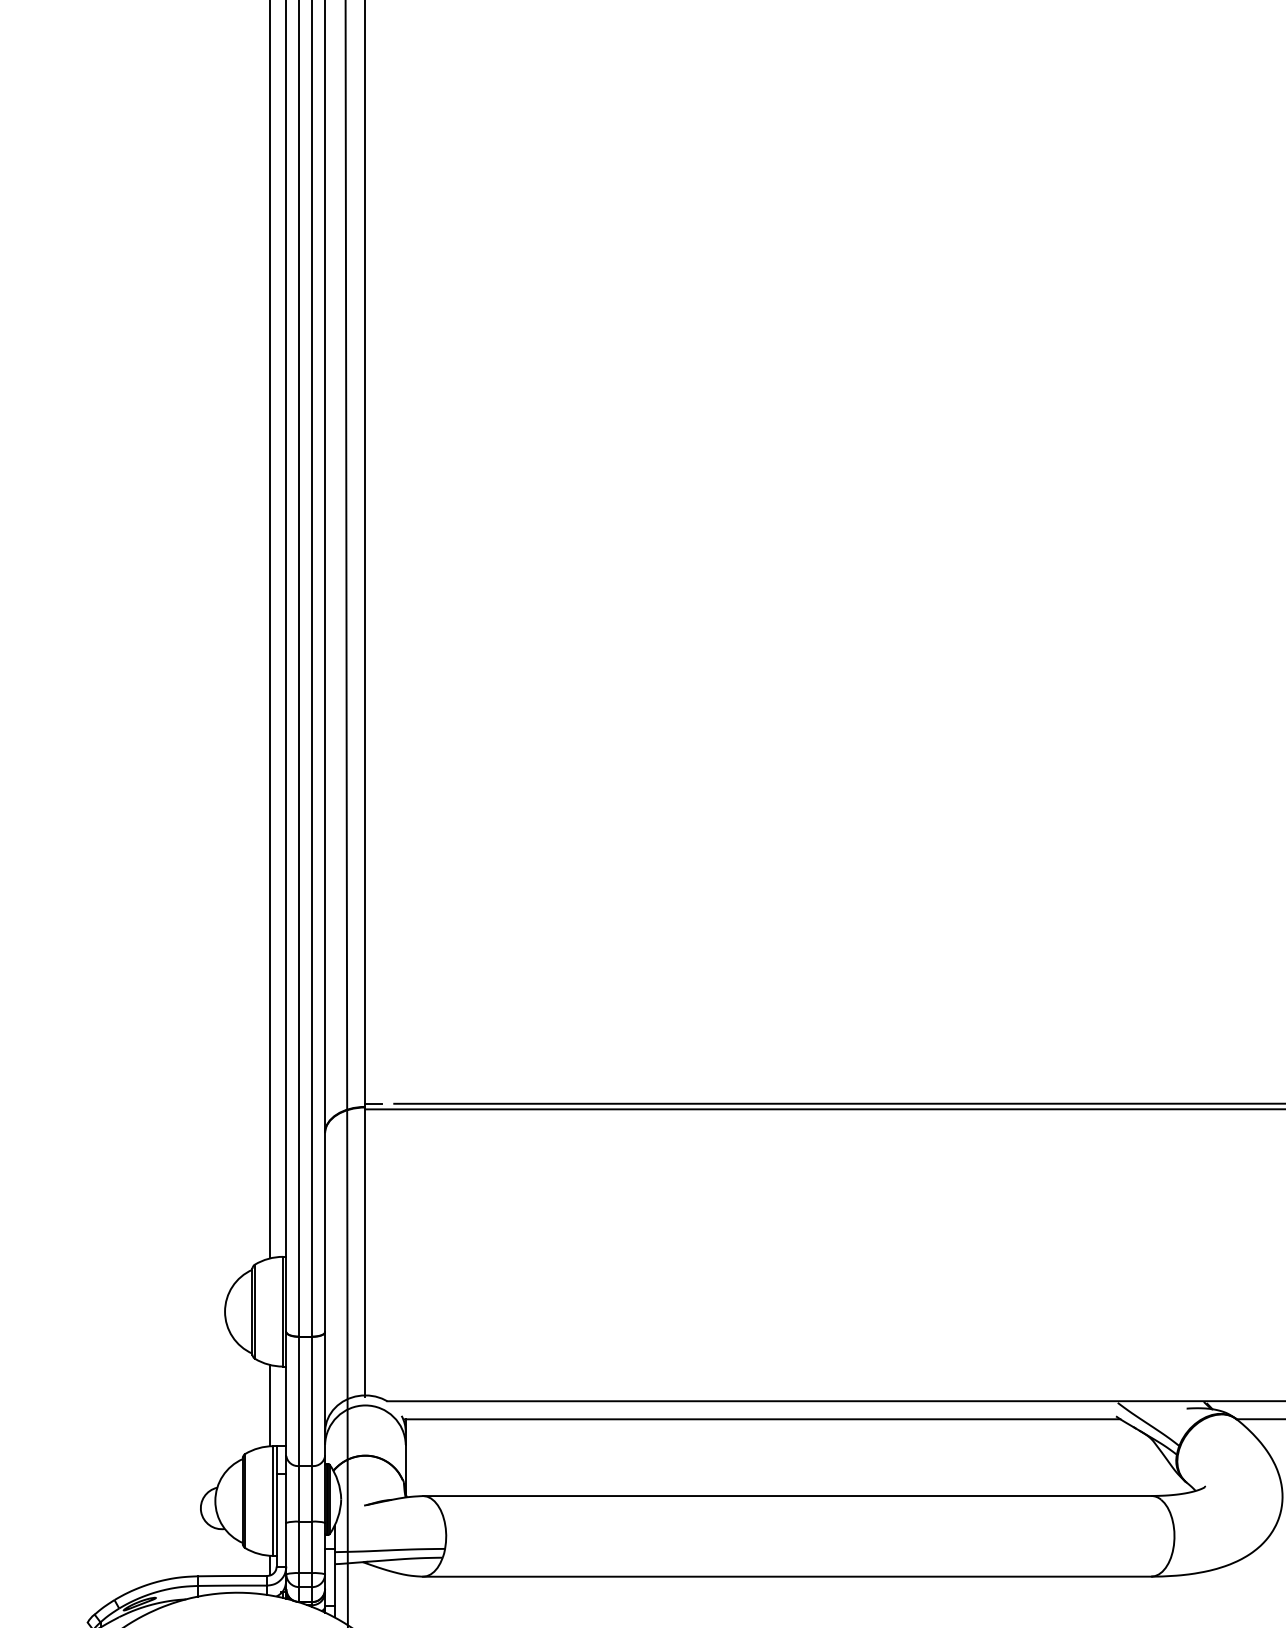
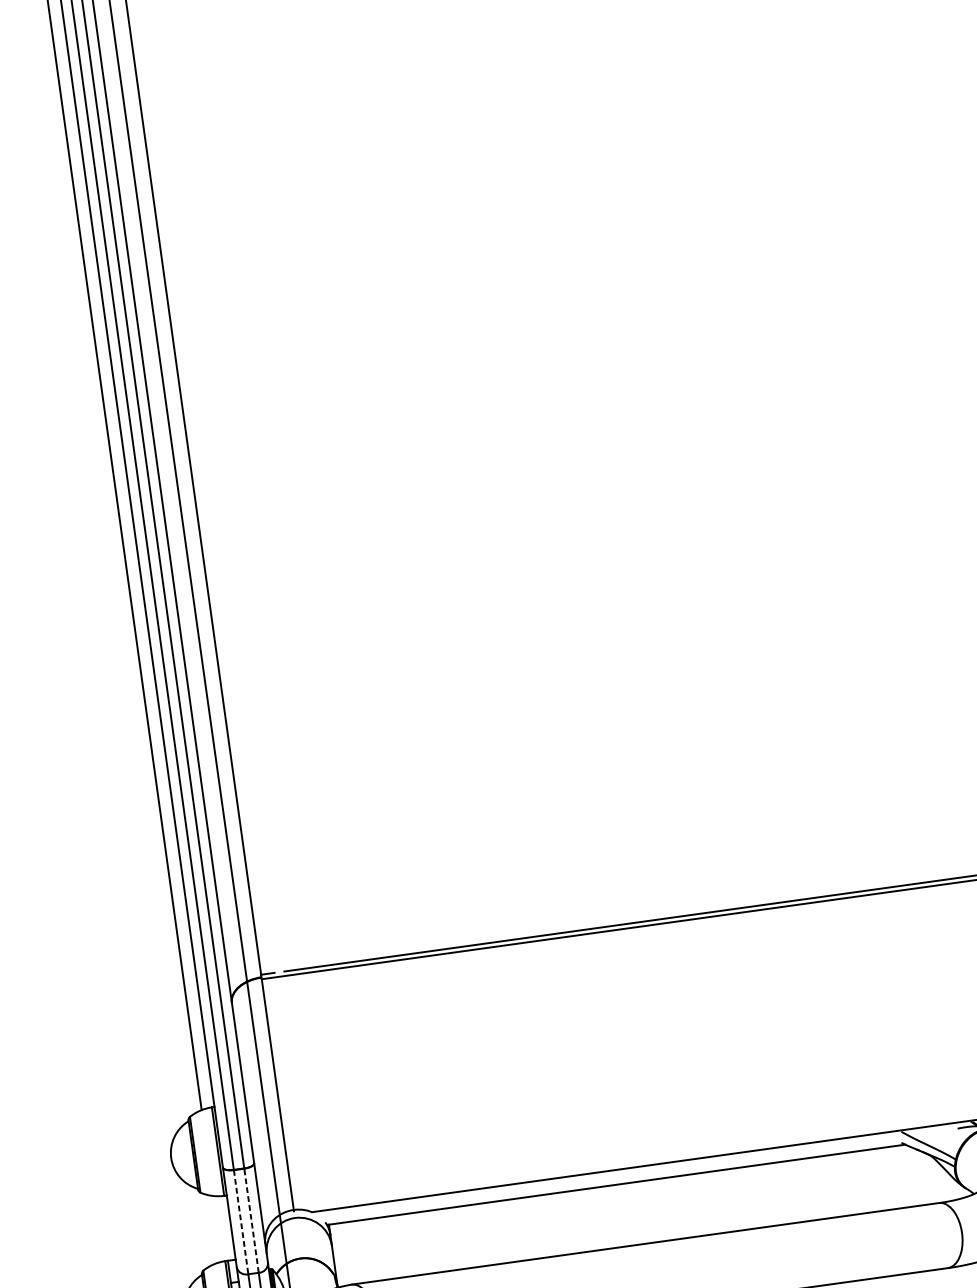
line: (299, 1401) -> (241, 1222), solid -> dashed
line: (312, 1401) -> (251, 1220), solid -> dashed
line: (270, 1405) -> (218, 1228), removed

